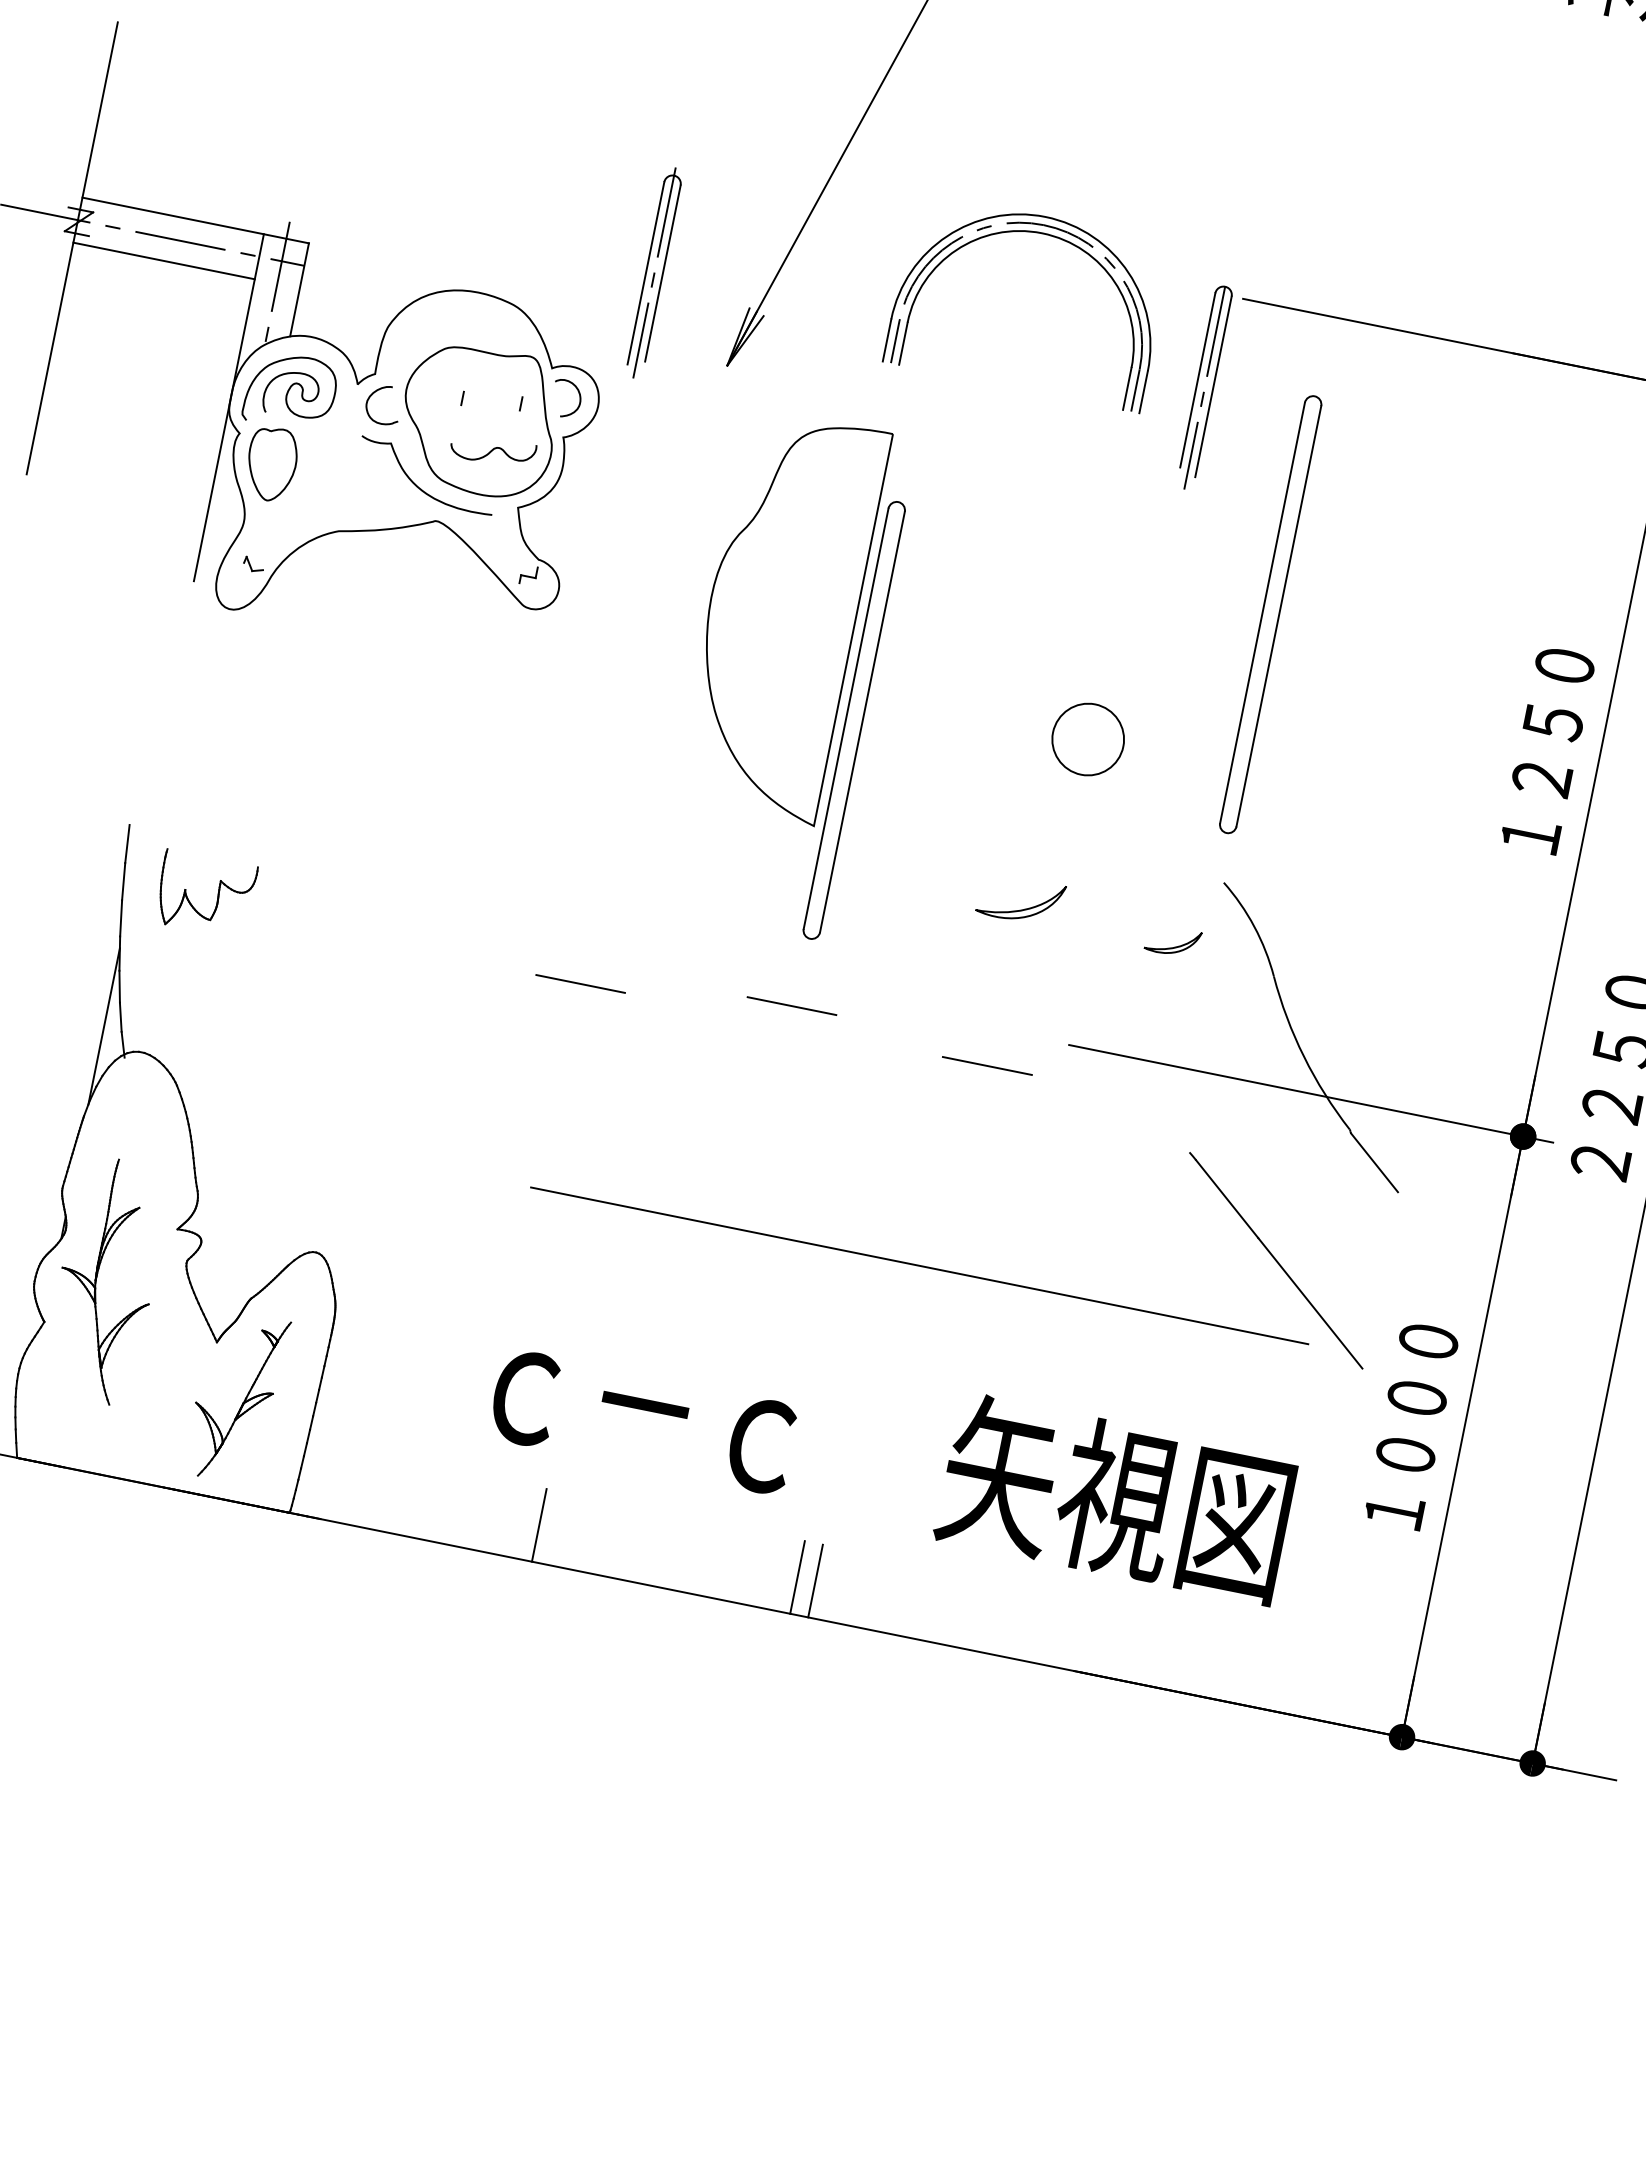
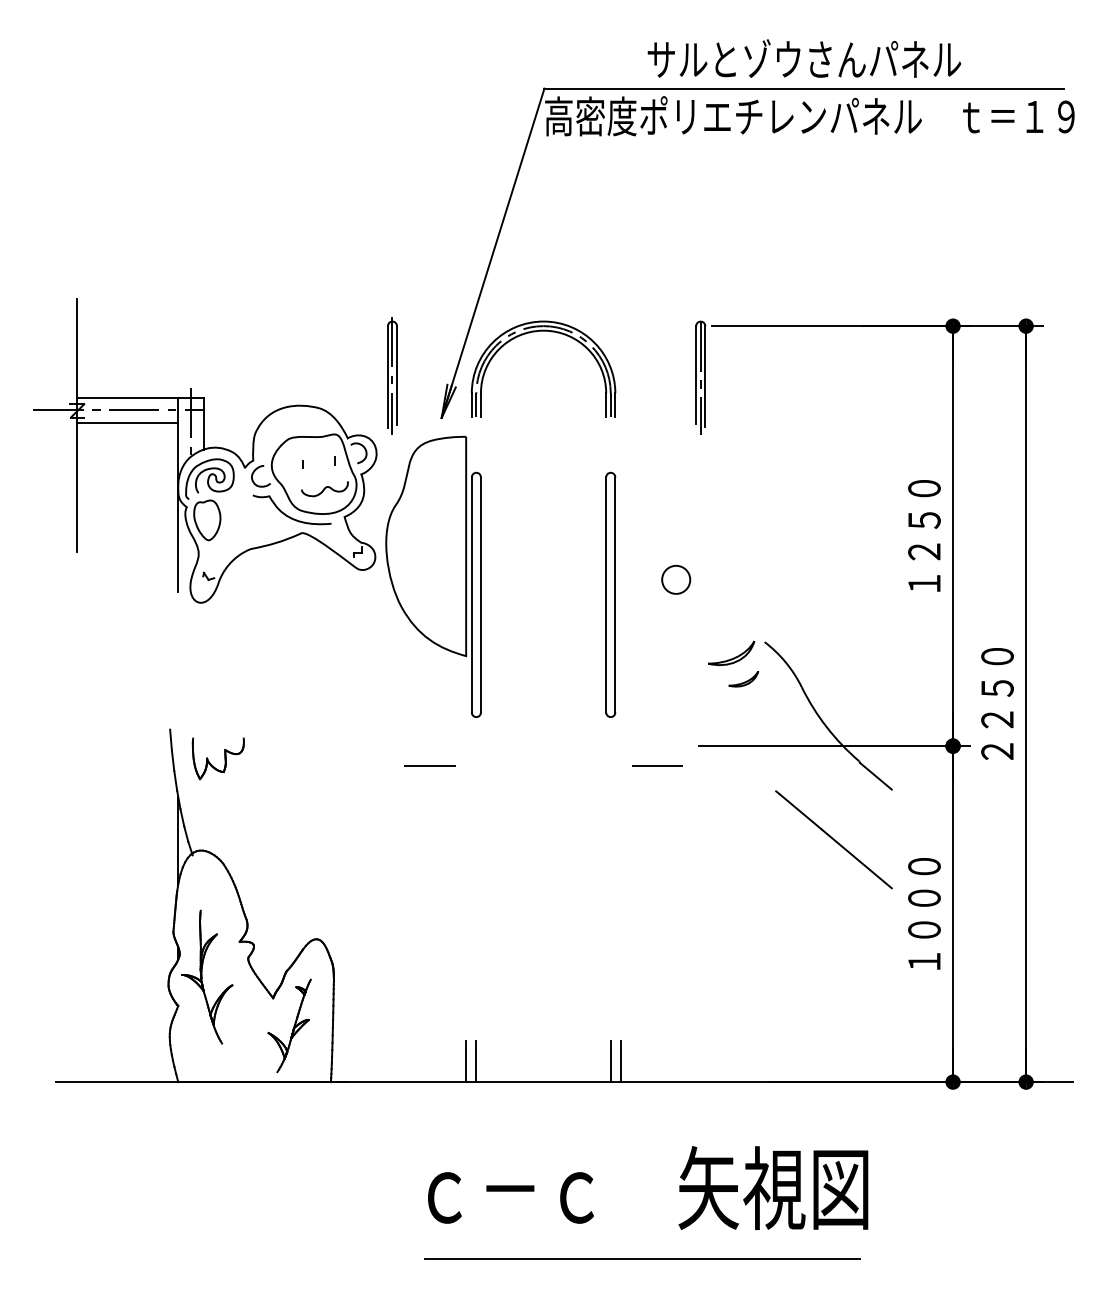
part: (1027, 233) -> (535, 332), moved
part: (1270, 613) -> (610, 594), moved
part: (784, 672) -> (433, 576), moved
circle: (1088, 739) -> (676, 579), size x0.71
part: (1021, 900) -> (731, 653), moved
line: (791, 1004) -> (545, 754), removed
line: (919, 1264) -> (642, 1258), moved
text: (892, 1452) -> (648, 1187), moved
line: (557, 1528) -> (476, 1061), added

